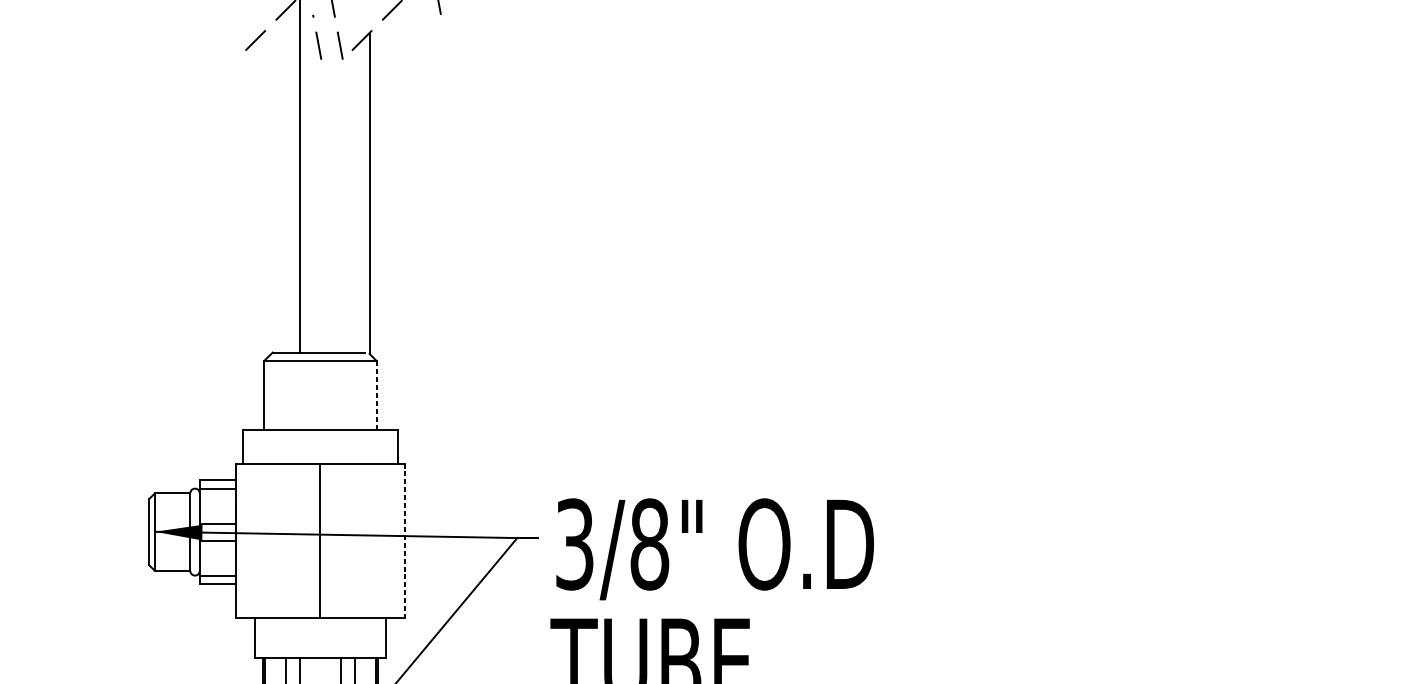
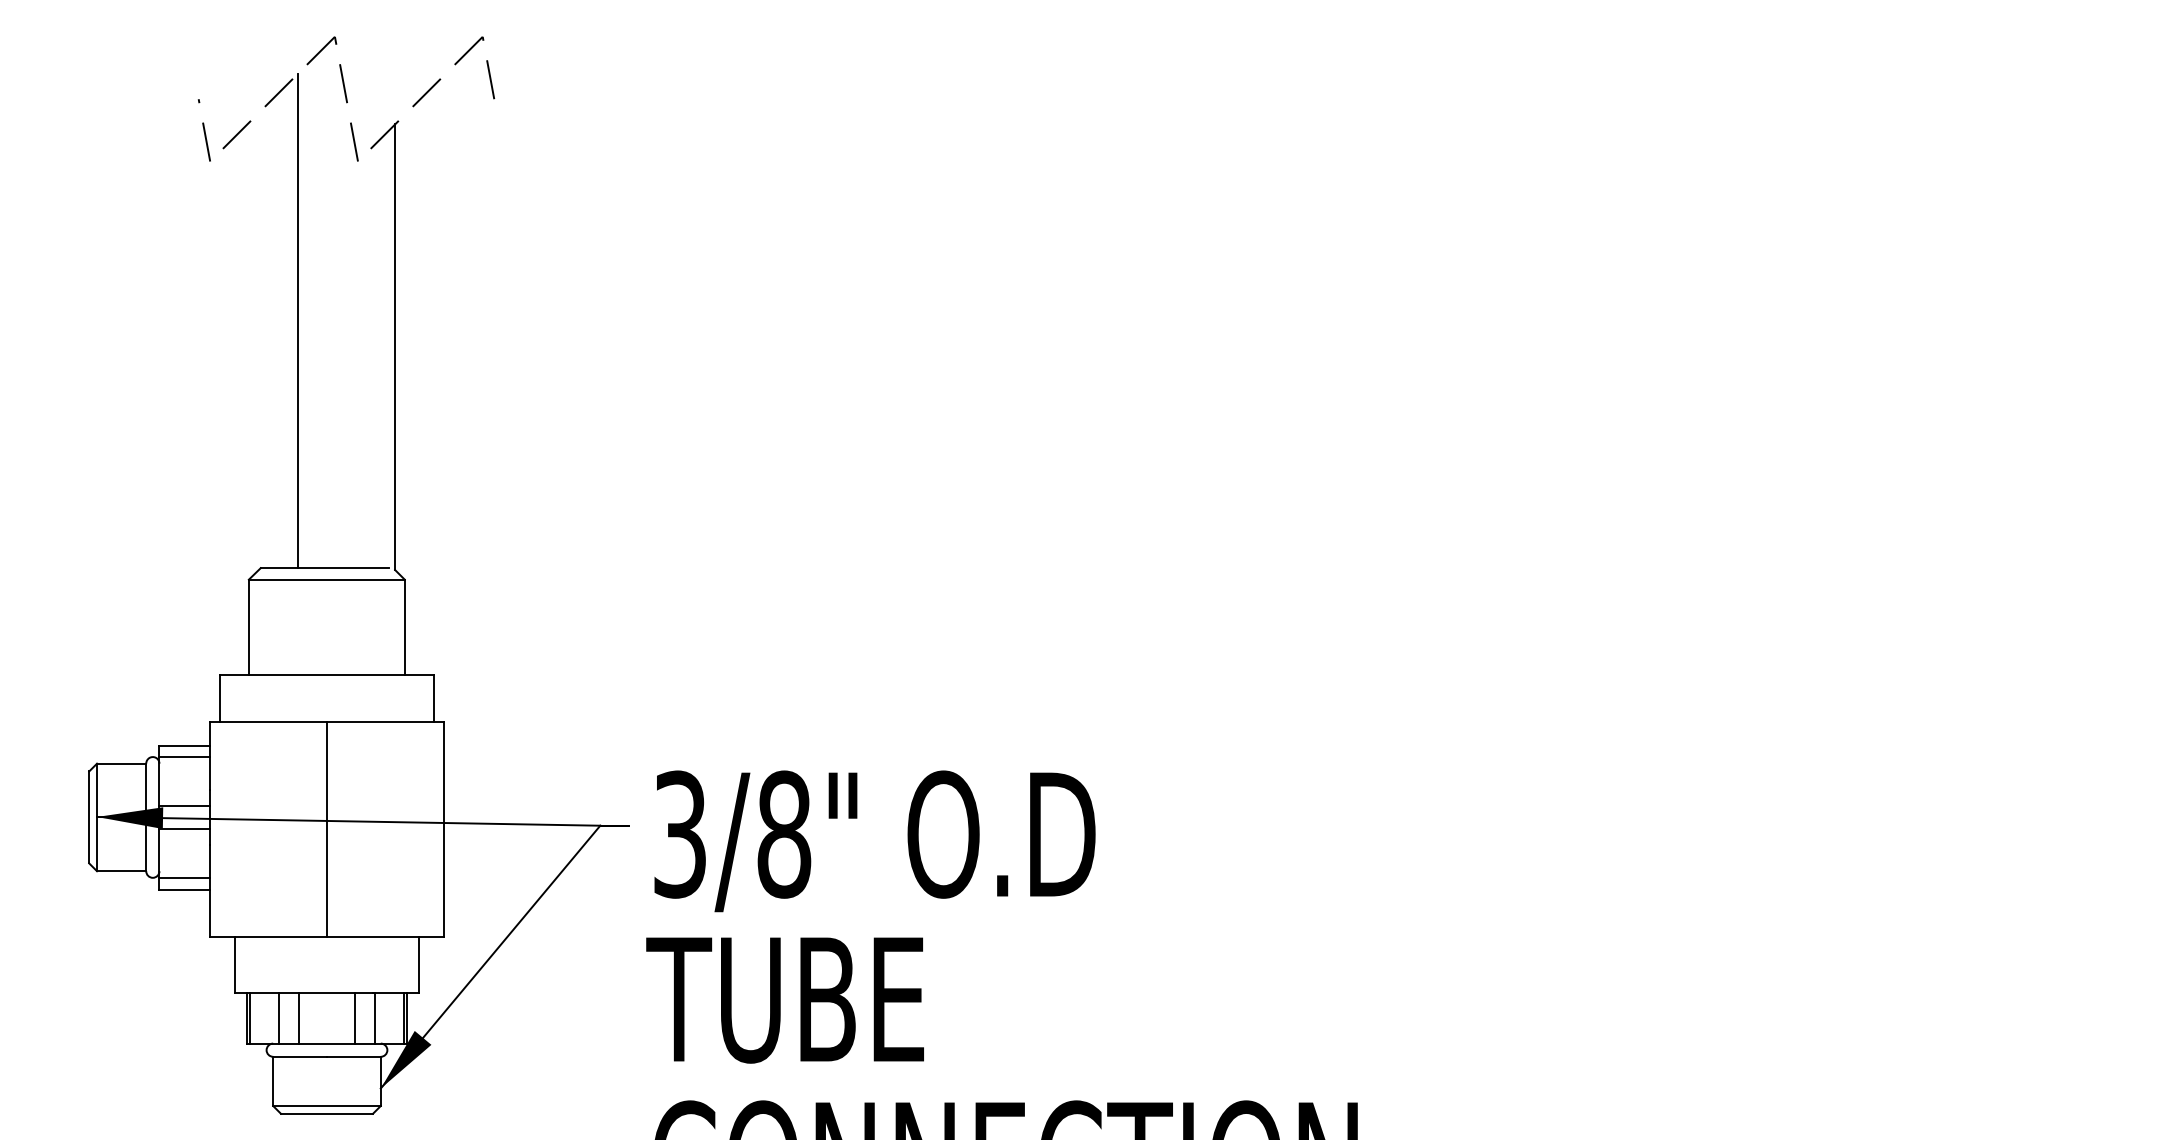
line: (316, 37) -> (203, 130), moved
line: (376, 395) -> (404, 627), dashed -> solid
line: (404, 540) -> (443, 829), dashed -> solid

